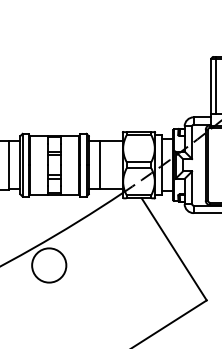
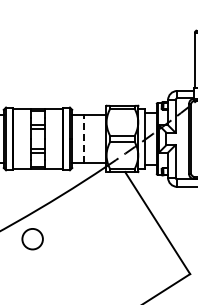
line: (100, 165) -> (83, 139), solid -> dashed
circle: (49, 265) -> (32, 239), size x0.6

